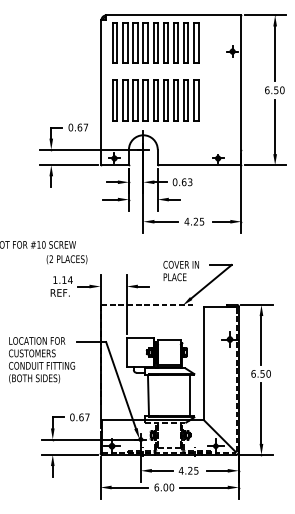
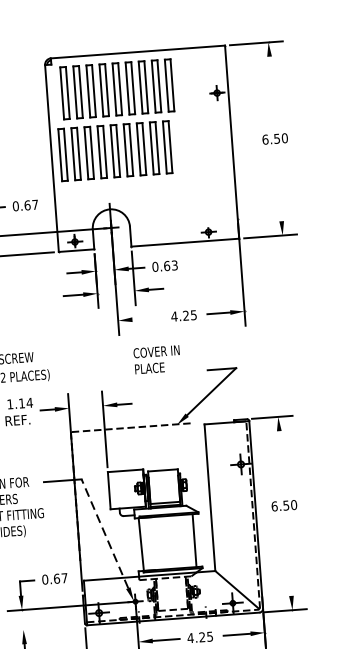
line: (275, 53) -> (272, 91), removed
part: (155, 100) -> (114, 150), moved
line: (275, 126) -> (279, 185), removed
line: (166, 221) -> (148, 318), removed
text: (180, 271) -> (156, 360), moved
line: (261, 340) -> (281, 462), removed
line: (121, 385) -> (105, 533), solid -> dashed
line: (261, 413) -> (288, 556), removed
line: (69, 454) -> (45, 627), removed

